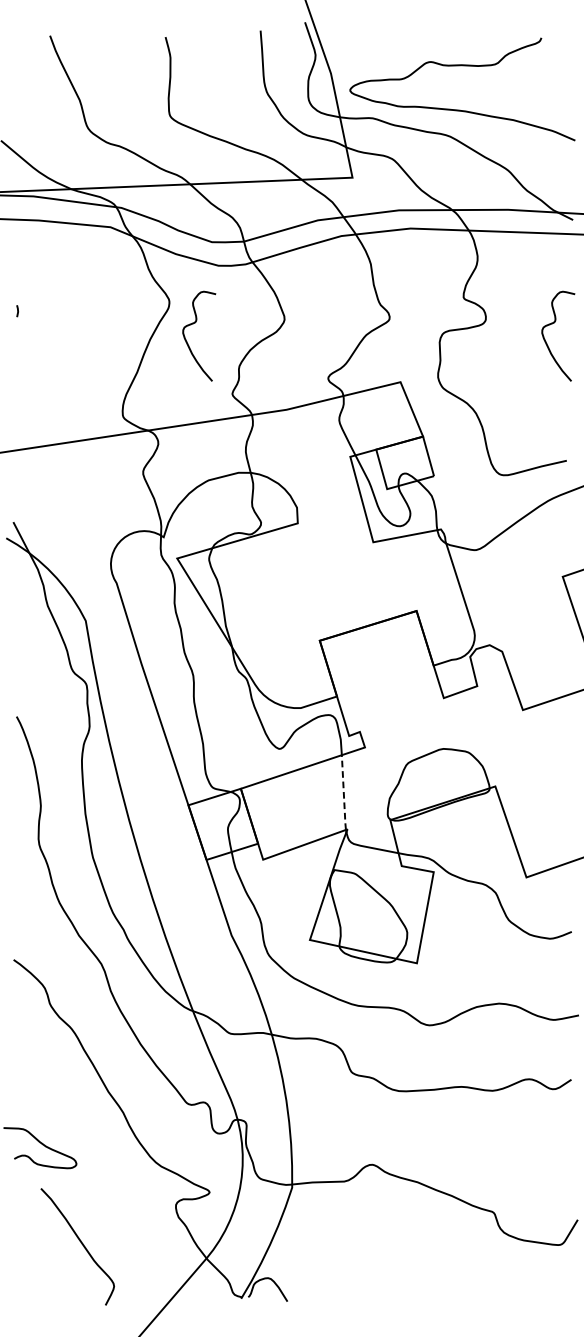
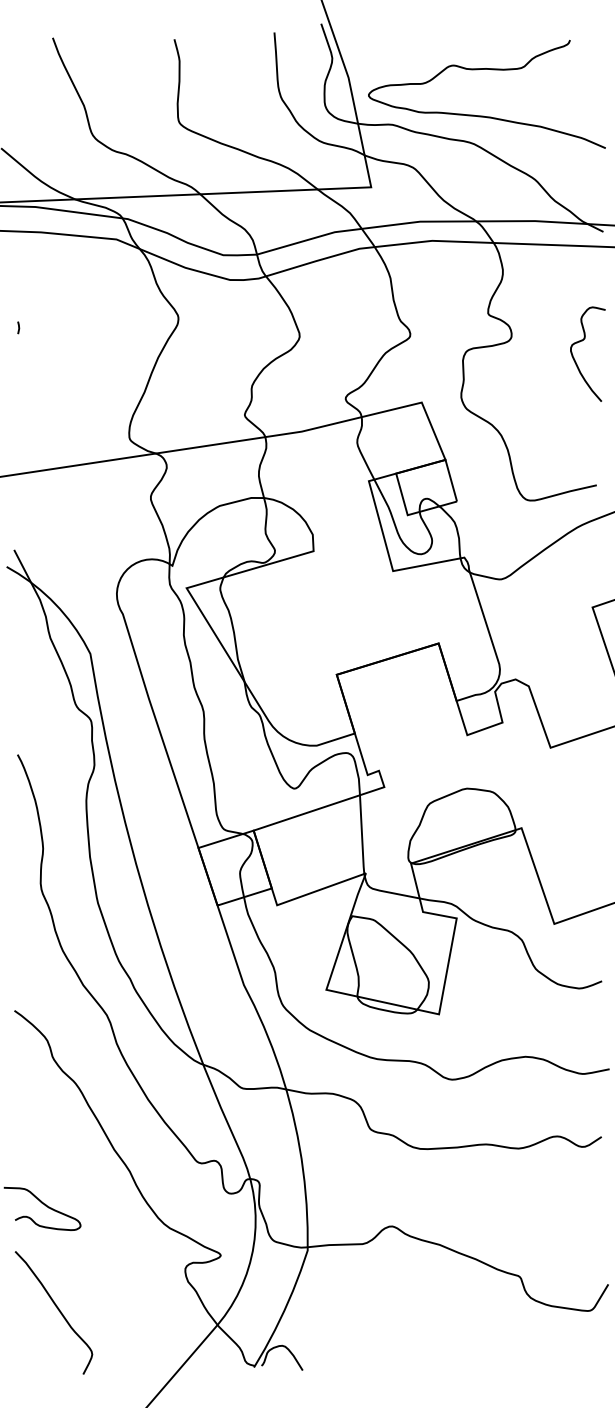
curve: (194, 324) -> (204, 341), removed
line: (344, 793) -> (362, 835), dashed -> solid
curve: (80, 1242) -> (56, 1308), moved

